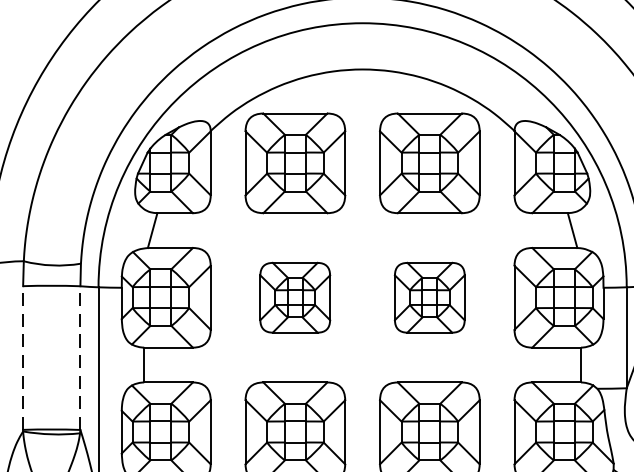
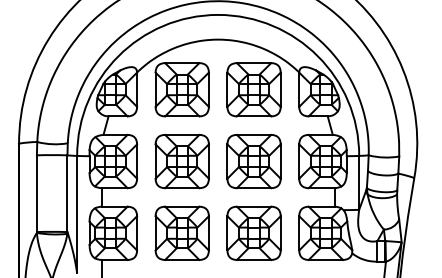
part: (293, 297) -> (181, 161), size x1.43
part: (428, 297) -> (253, 161), size x1.43
line: (22, 357) -> (36, 193), dashed -> solid
line: (80, 357) -> (67, 193), dashed -> solid

